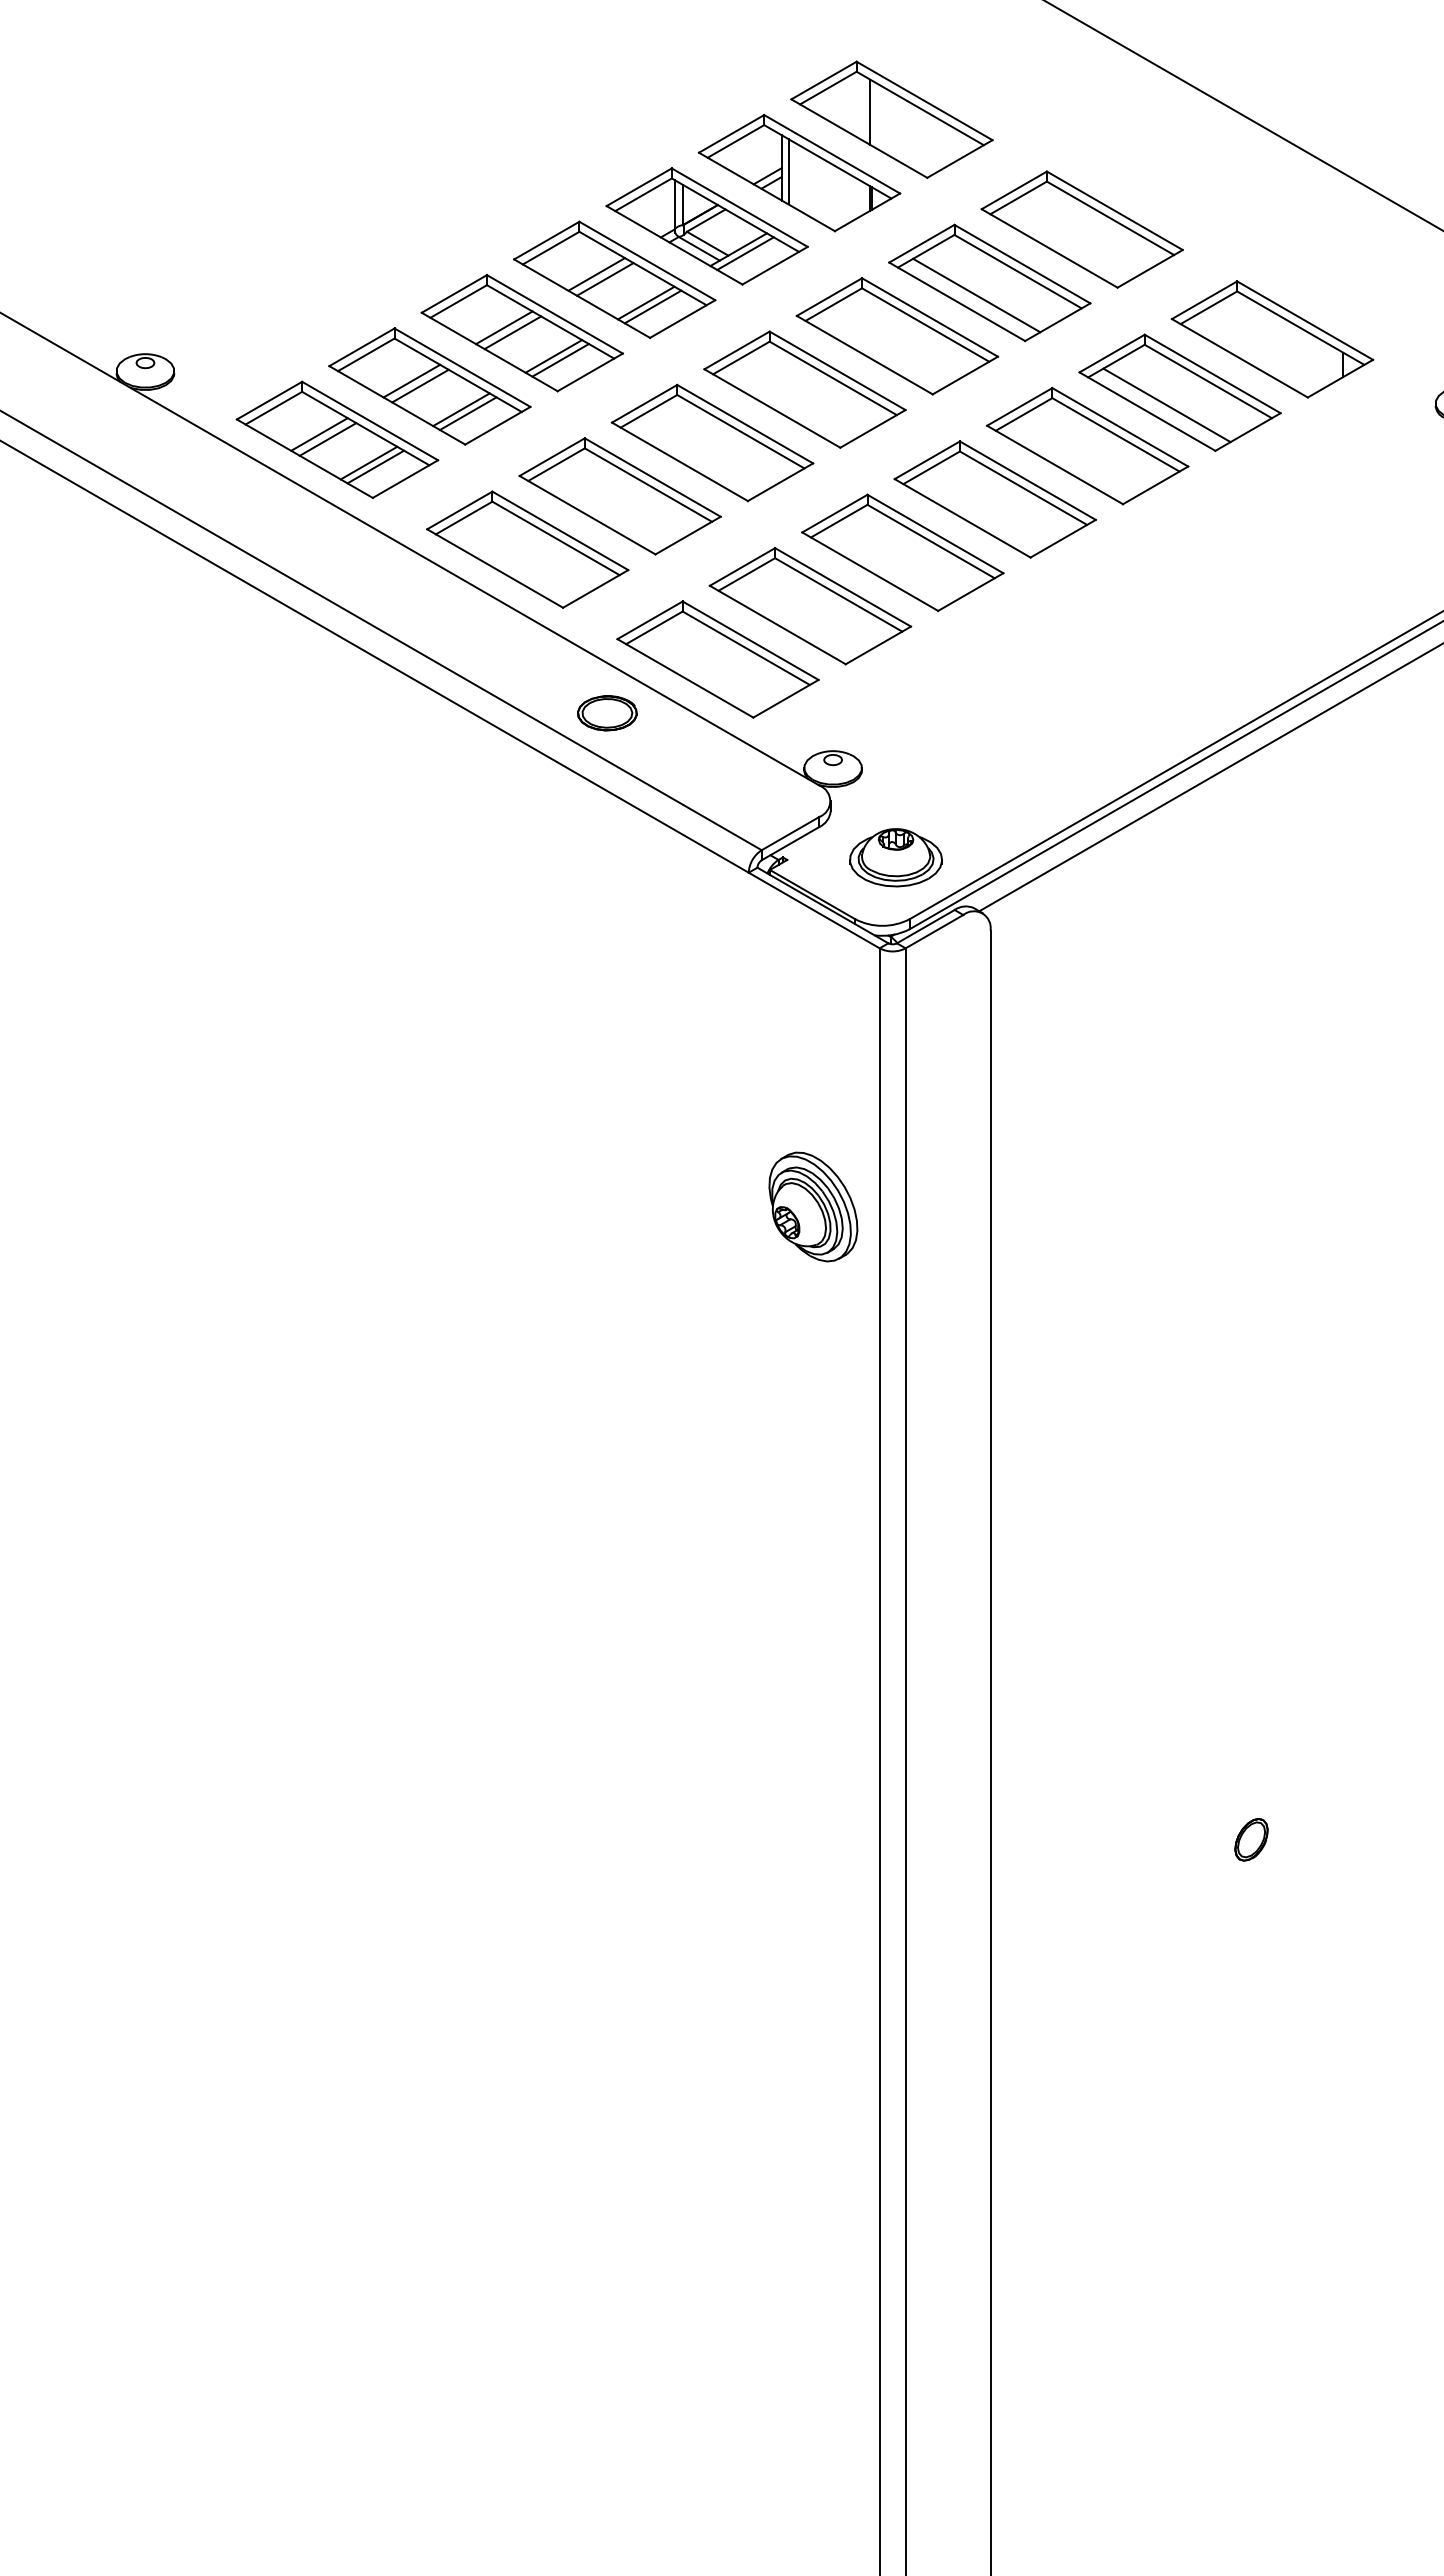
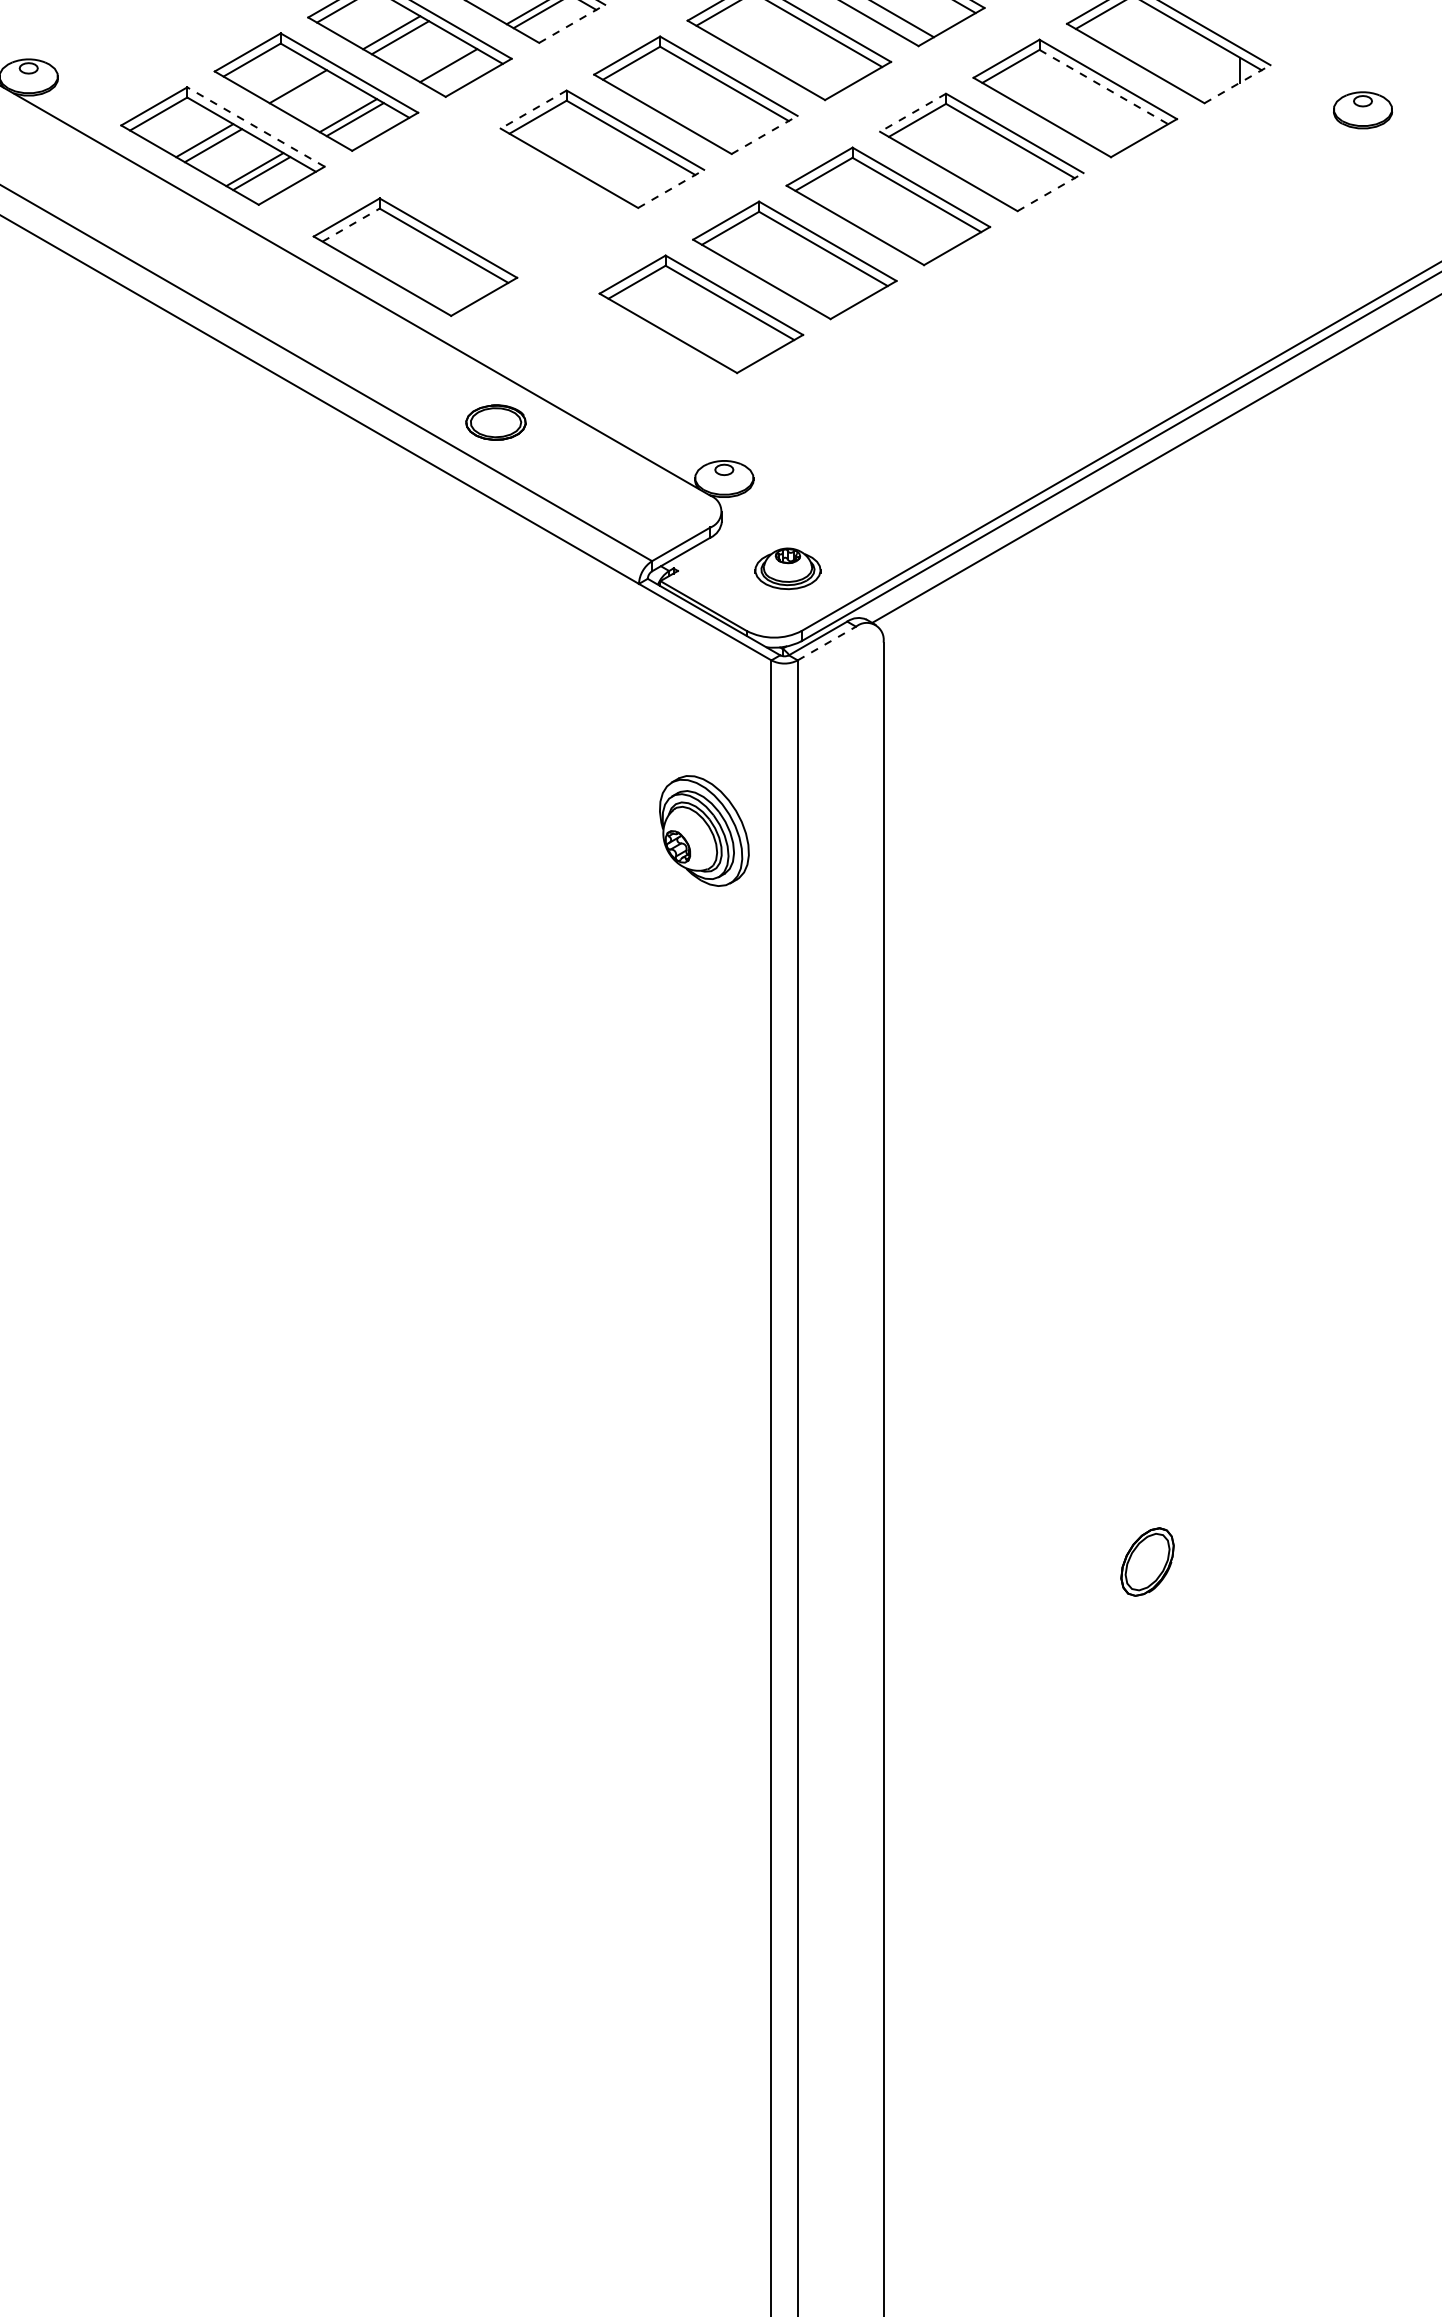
line: (682, 319) -> (571, 24), solid -> dashed
line: (553, 356) -> (441, 61), removed
line: (1340, 378) -> (1237, 84), solid -> dashed
line: (1208, 381) -> (1104, 87), solid -> dashed
line: (420, 385) -> (306, 91), removed
line: (644, 403) -> (533, 109), solid -> dashed
line: (1166, 405) -> (1061, 111), removed
line: (1019, 406) -> (912, 112), solid -> dashed
line: (369, 420) -> (255, 126), solid -> dashed
line: (872, 428) -> (764, 134), solid -> dashed
line: (780, 482) -> (671, 189), solid -> dashed
line: (1155, 485) -> (1050, 192), solid -> dashed
part: (619, 496) -> (508, 203), removed
line: (464, 518) -> (351, 225), solid -> dashed
part: (717, 659) -> (607, 368), removed
part: (895, 857) -> (787, 568), size x0.7
line: (934, 931) -> (826, 643), solid -> dashed
part: (813, 1206) -> (704, 830), moved
part: (1251, 1839) -> (1147, 1561), size x1.6

